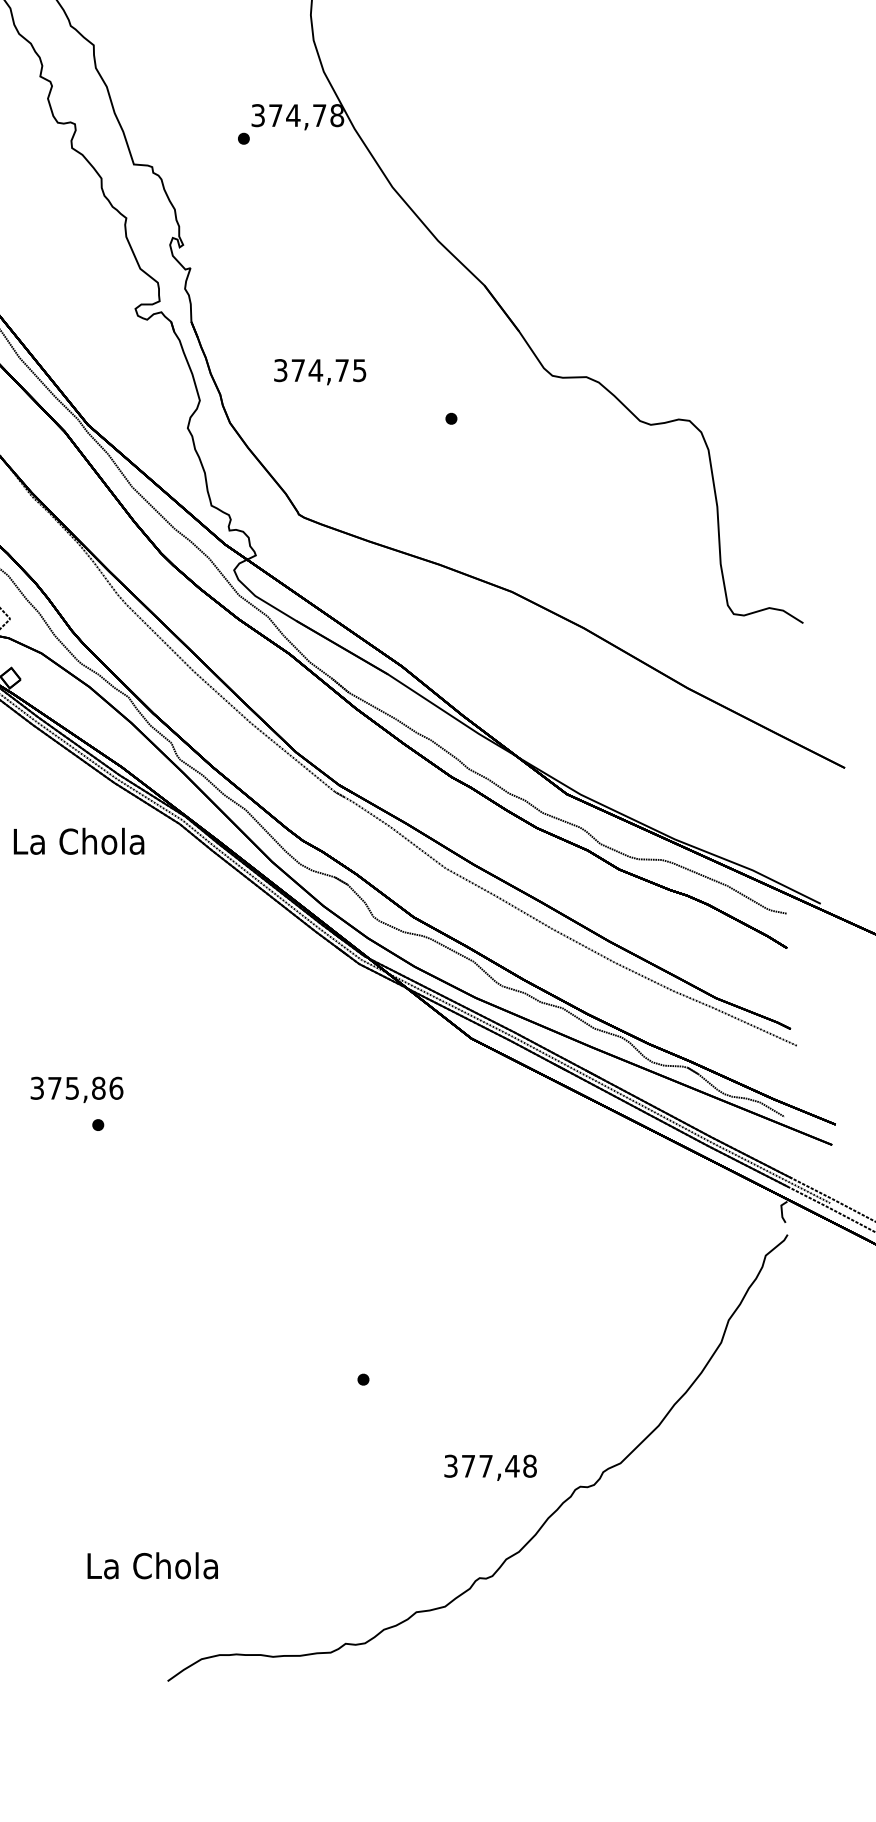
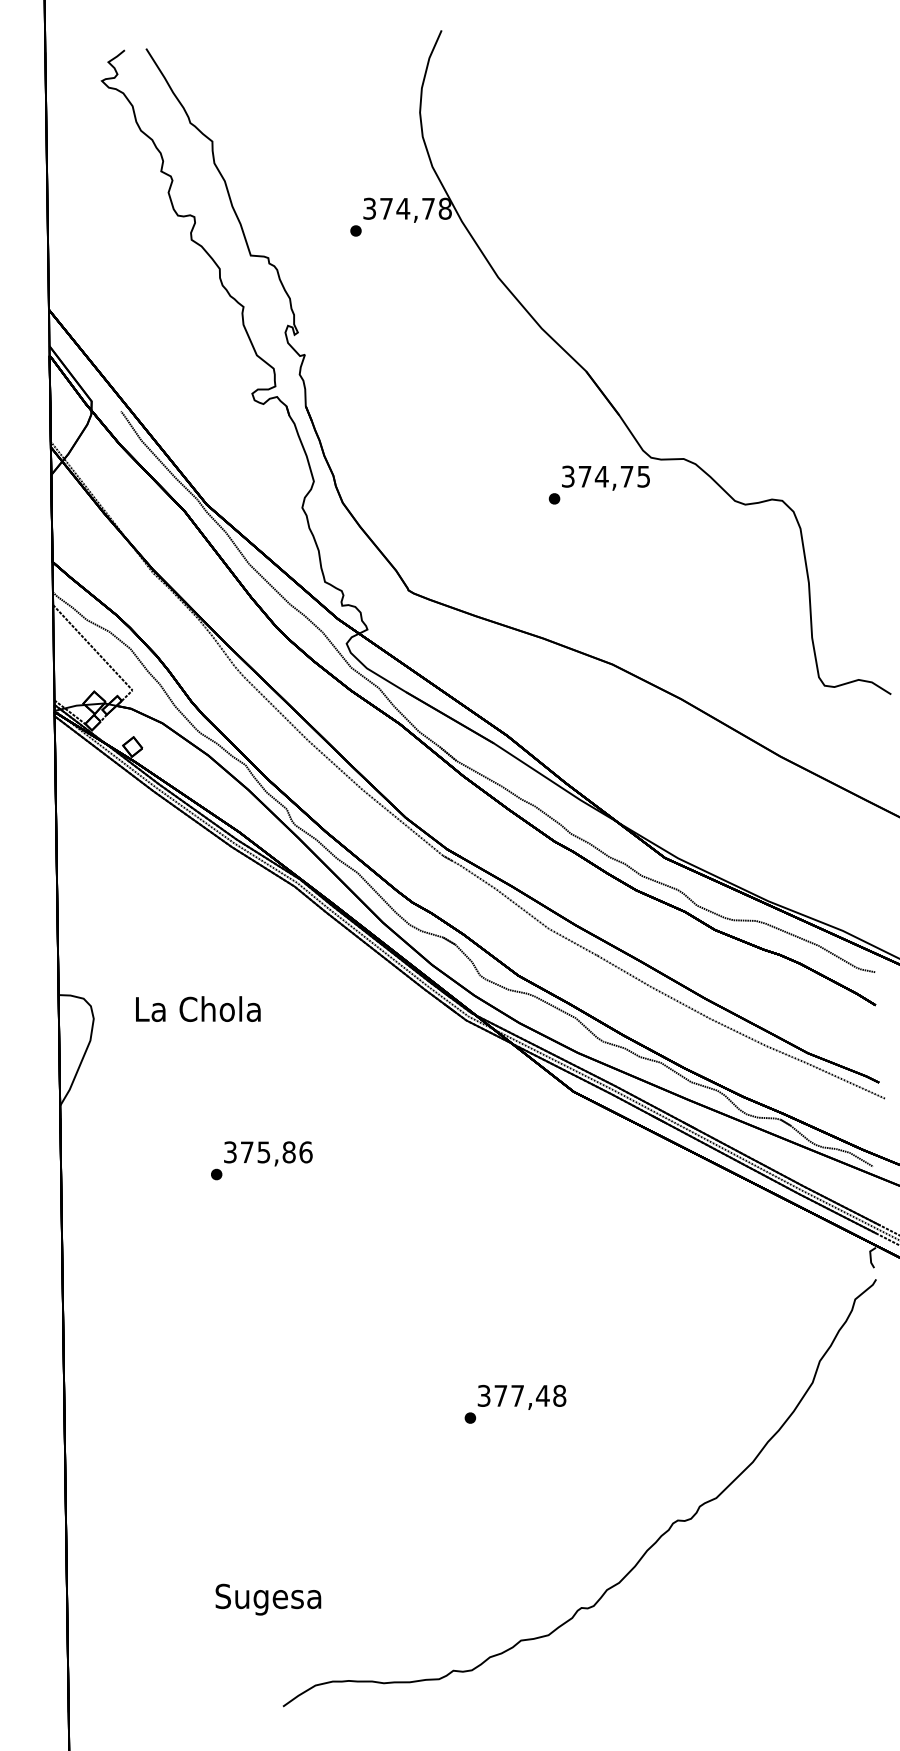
text: (319, 371) -> (605, 477), moved
text: (79, 840) -> (198, 1008), moved
text: (77, 1089) -> (268, 1153), moved
text: (490, 1467) -> (521, 1397), moved
text: (152, 1569) -> (268, 1599), La Chola -> Sugesa

